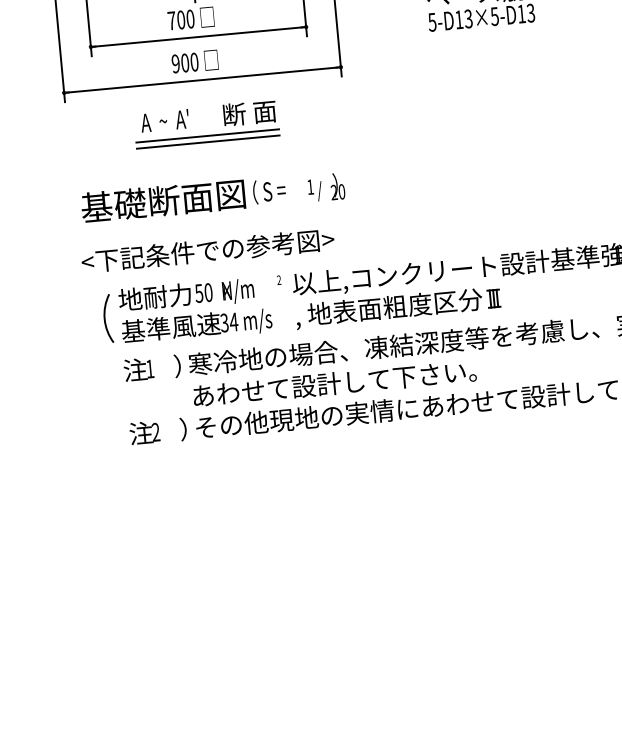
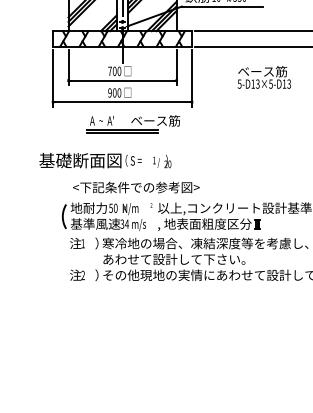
text: (271, 110) -> (155, 120), 断 面 -> ベース筋
text: (213, 196) -> (105, 160), moved
text: (208, 250) -> (136, 187), moved

